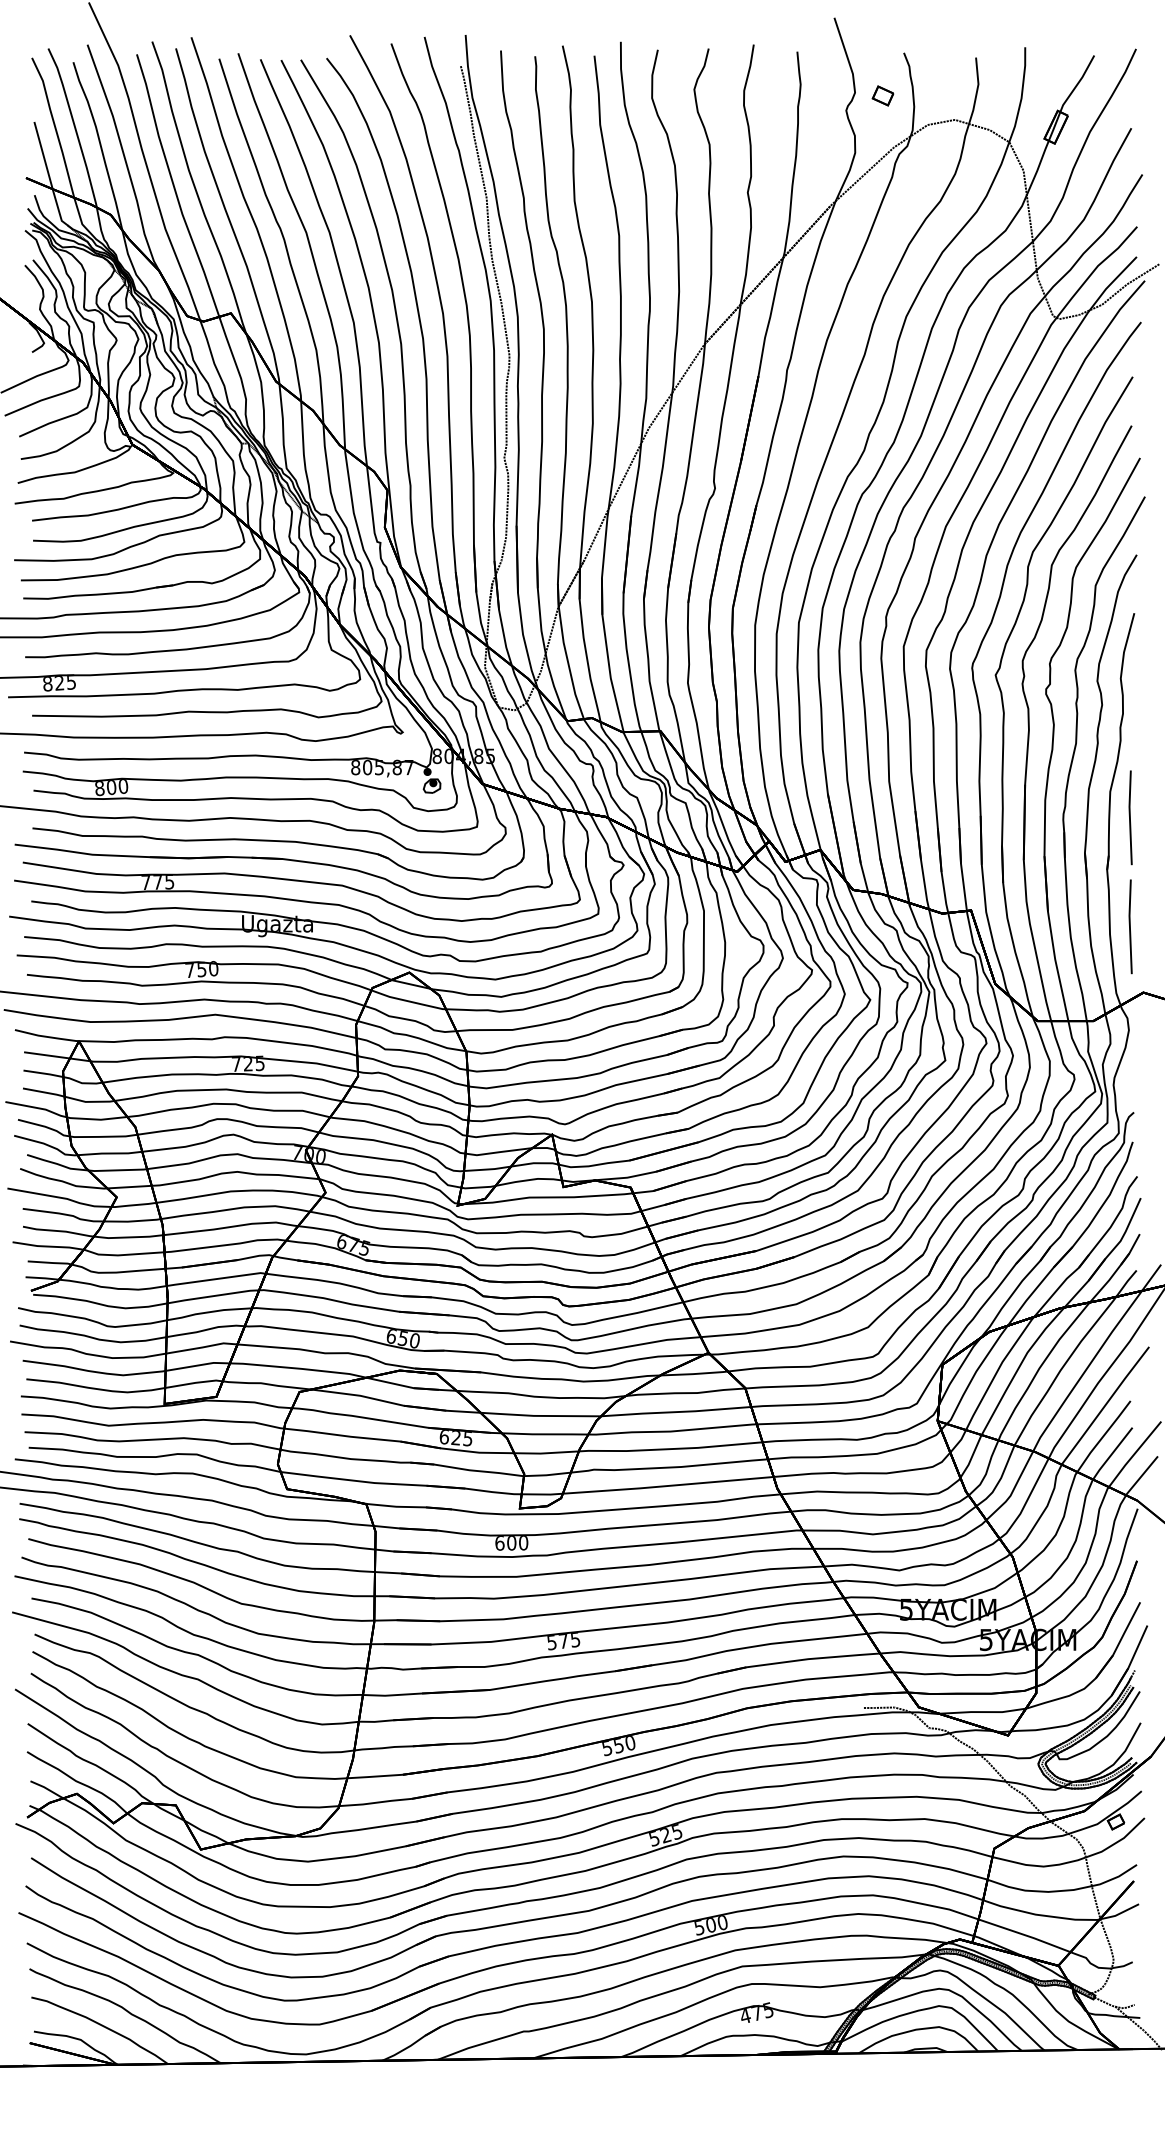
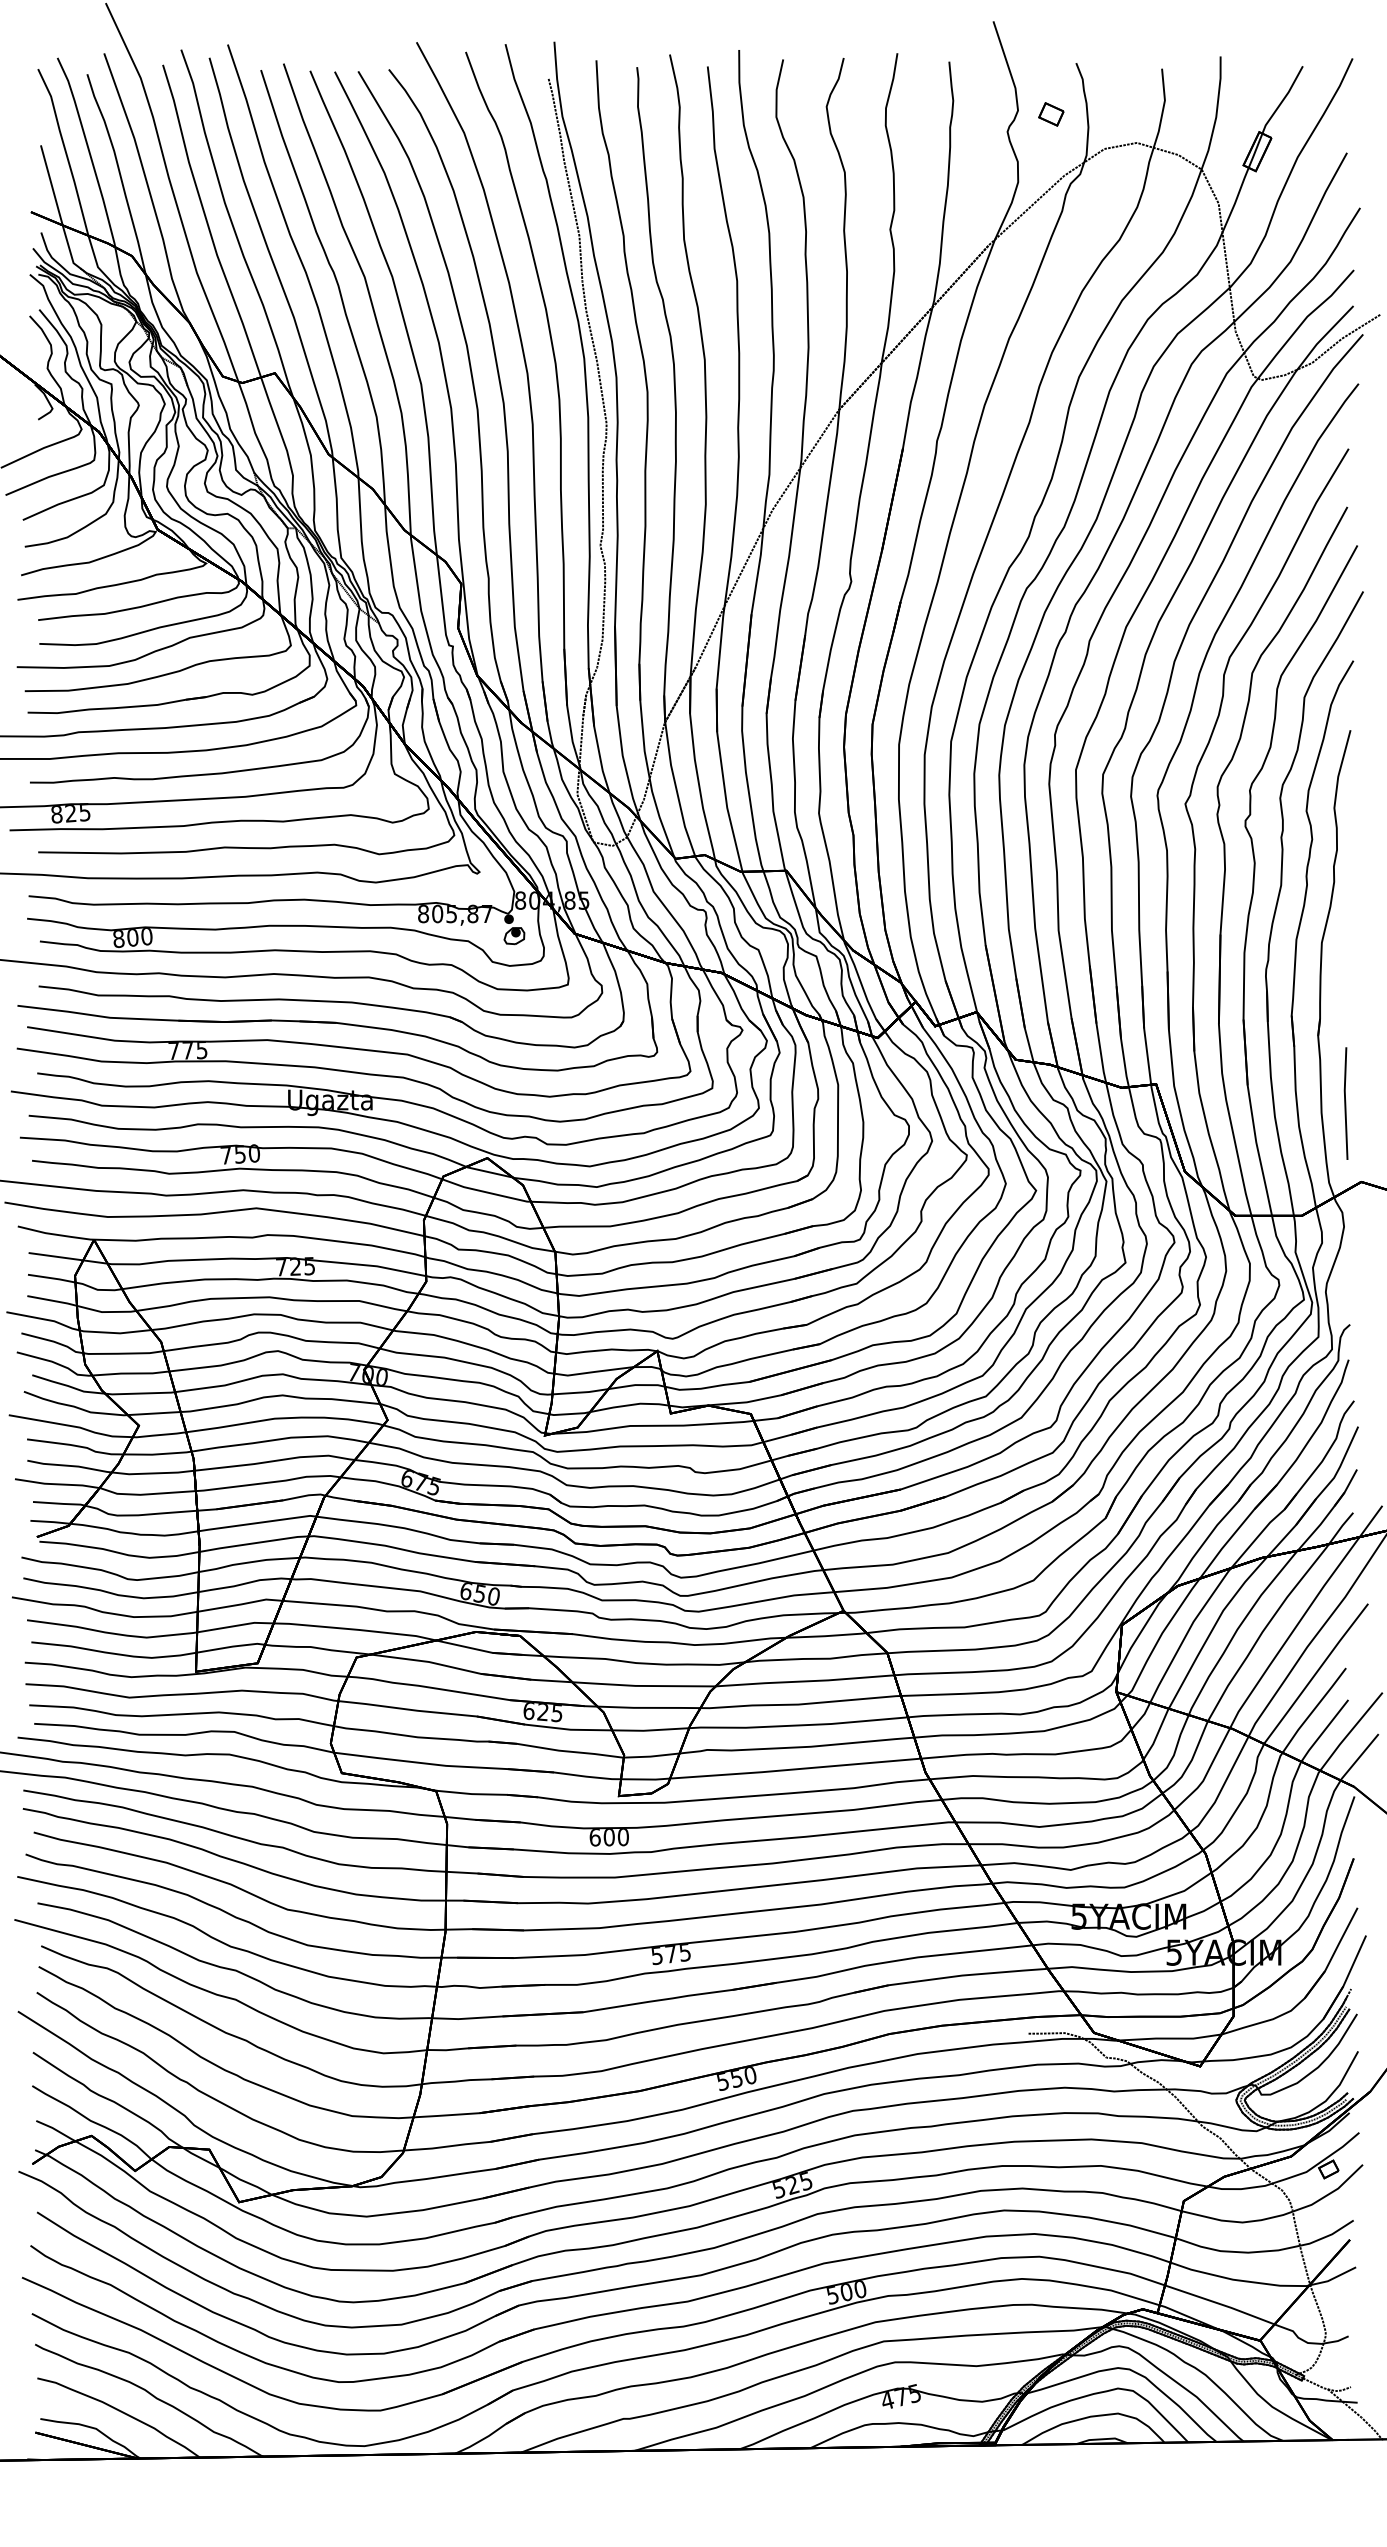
line: (1130, 817) -> (1345, 973), removed

